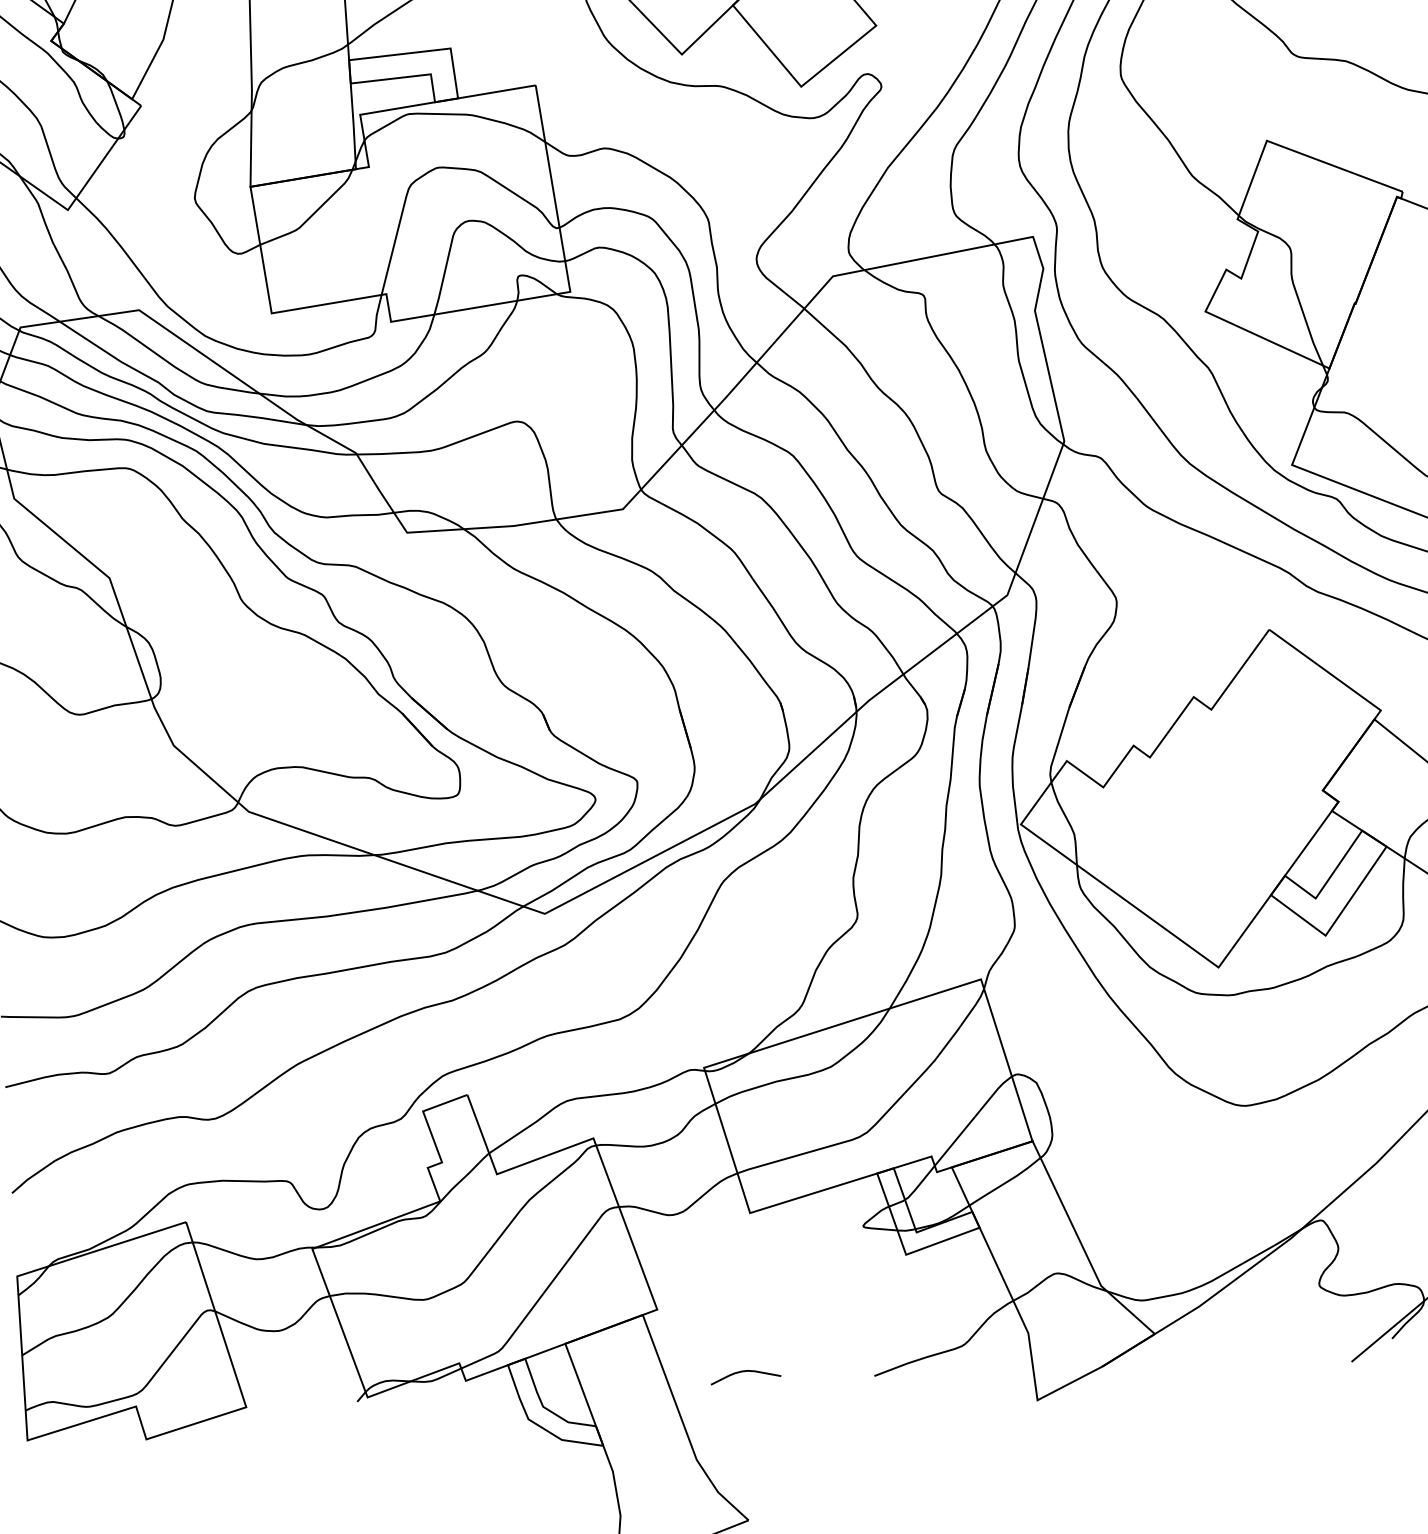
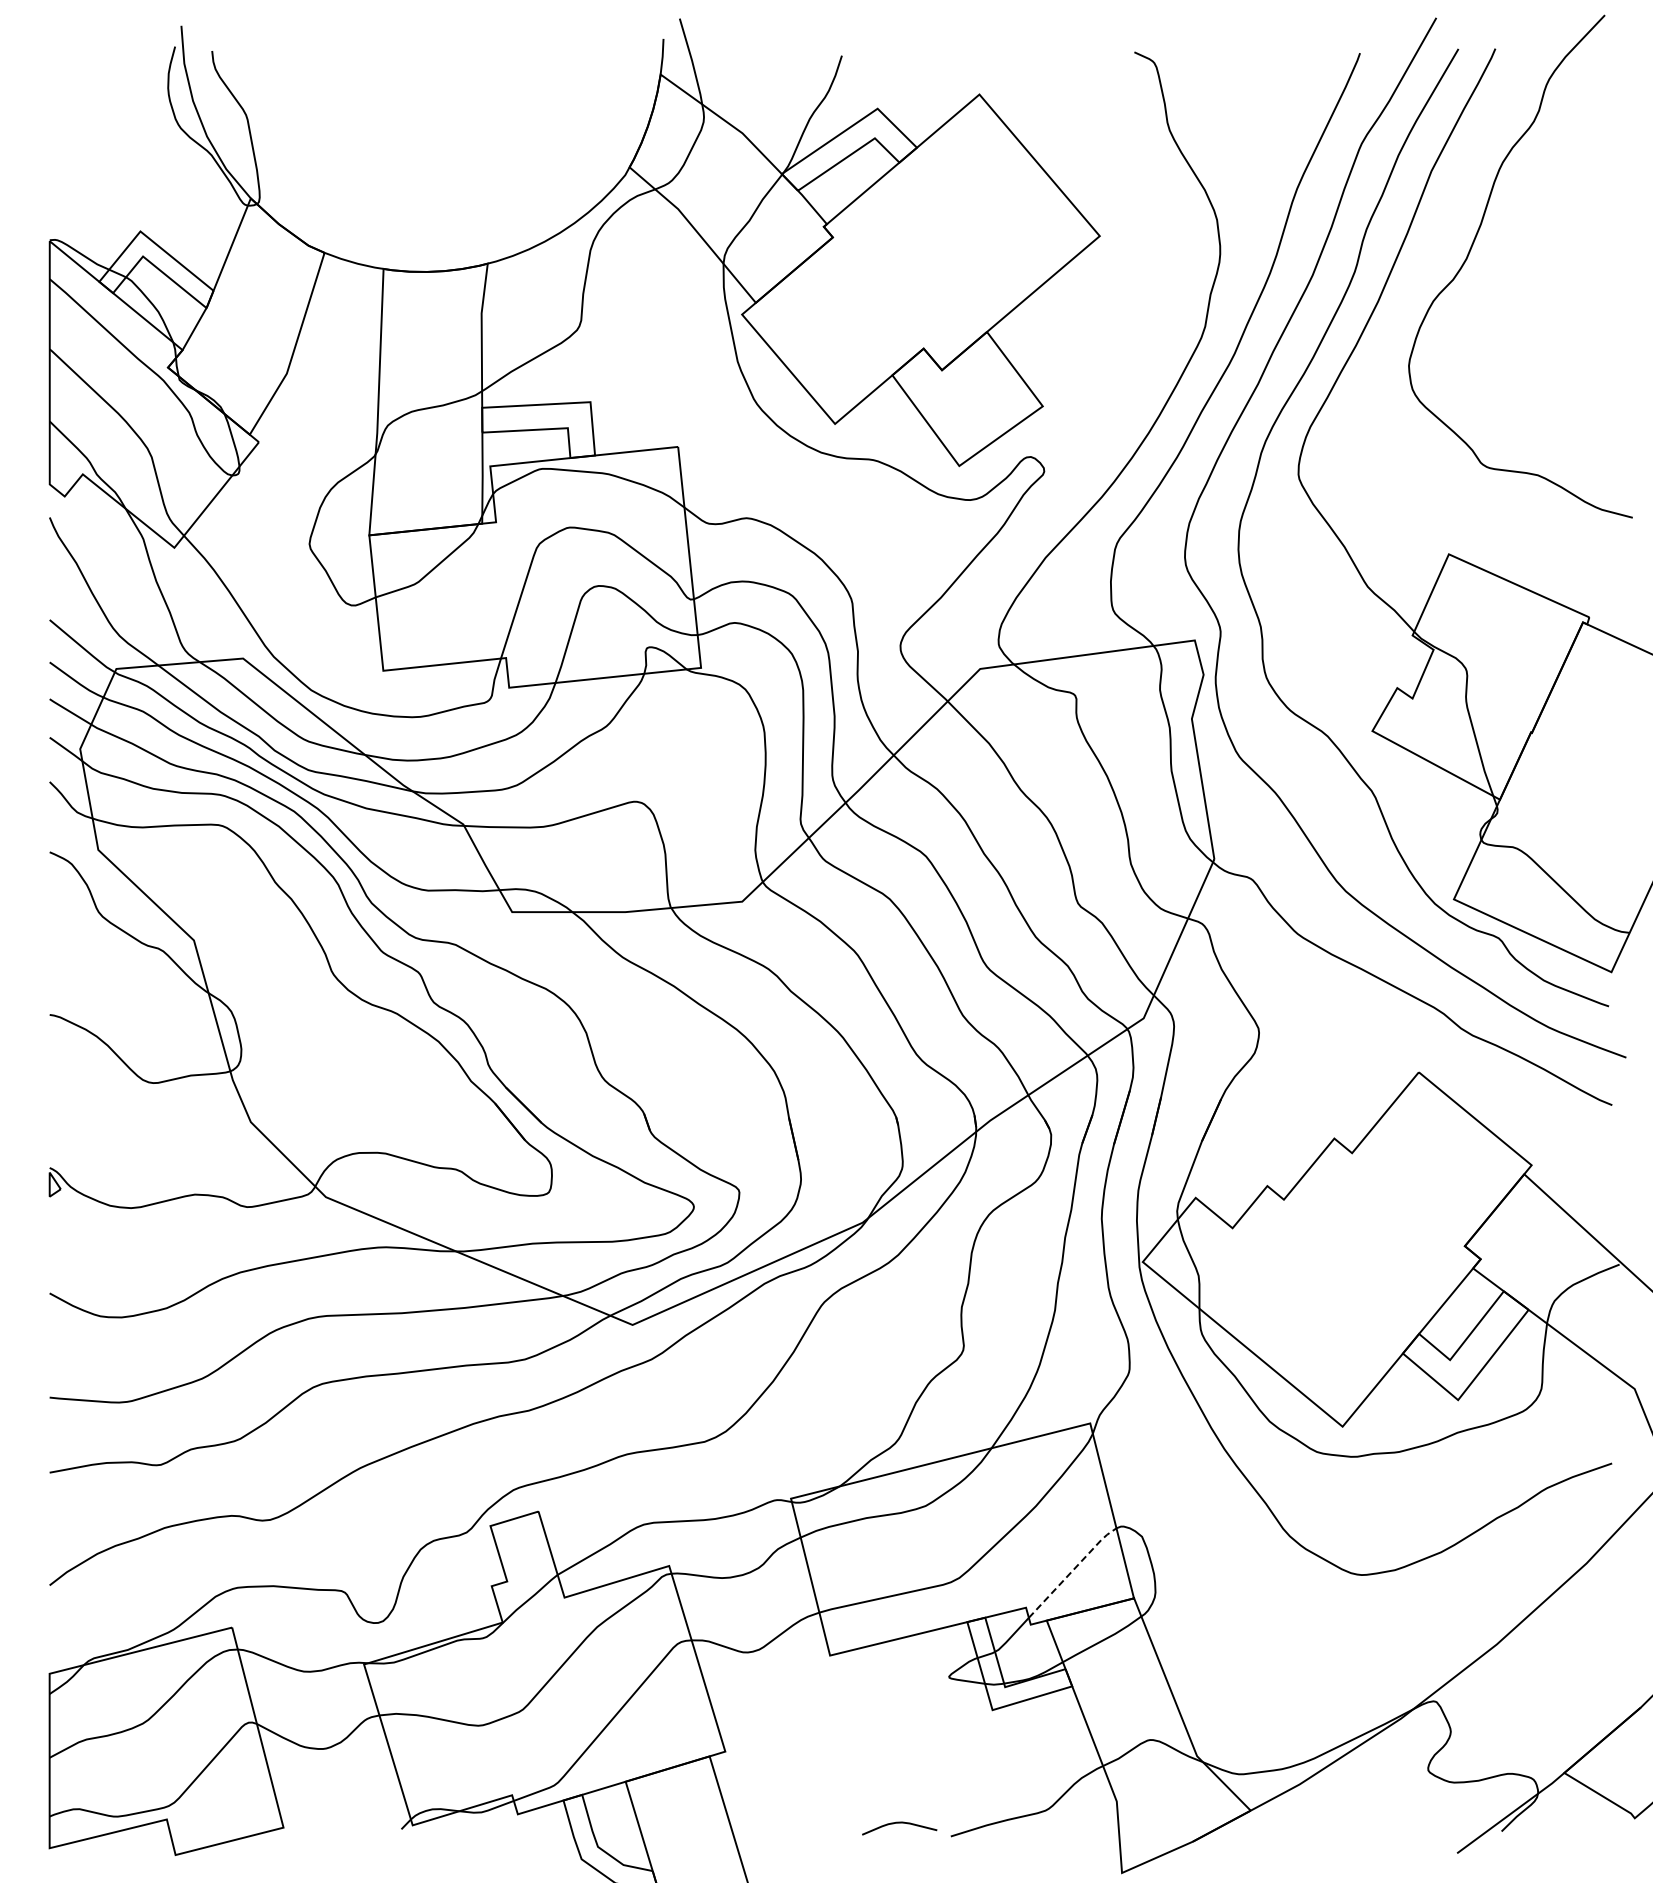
line: (973, 1118) -> (1073, 1570), solid -> dashed
curve: (745, 1371) -> (899, 1823), moved

